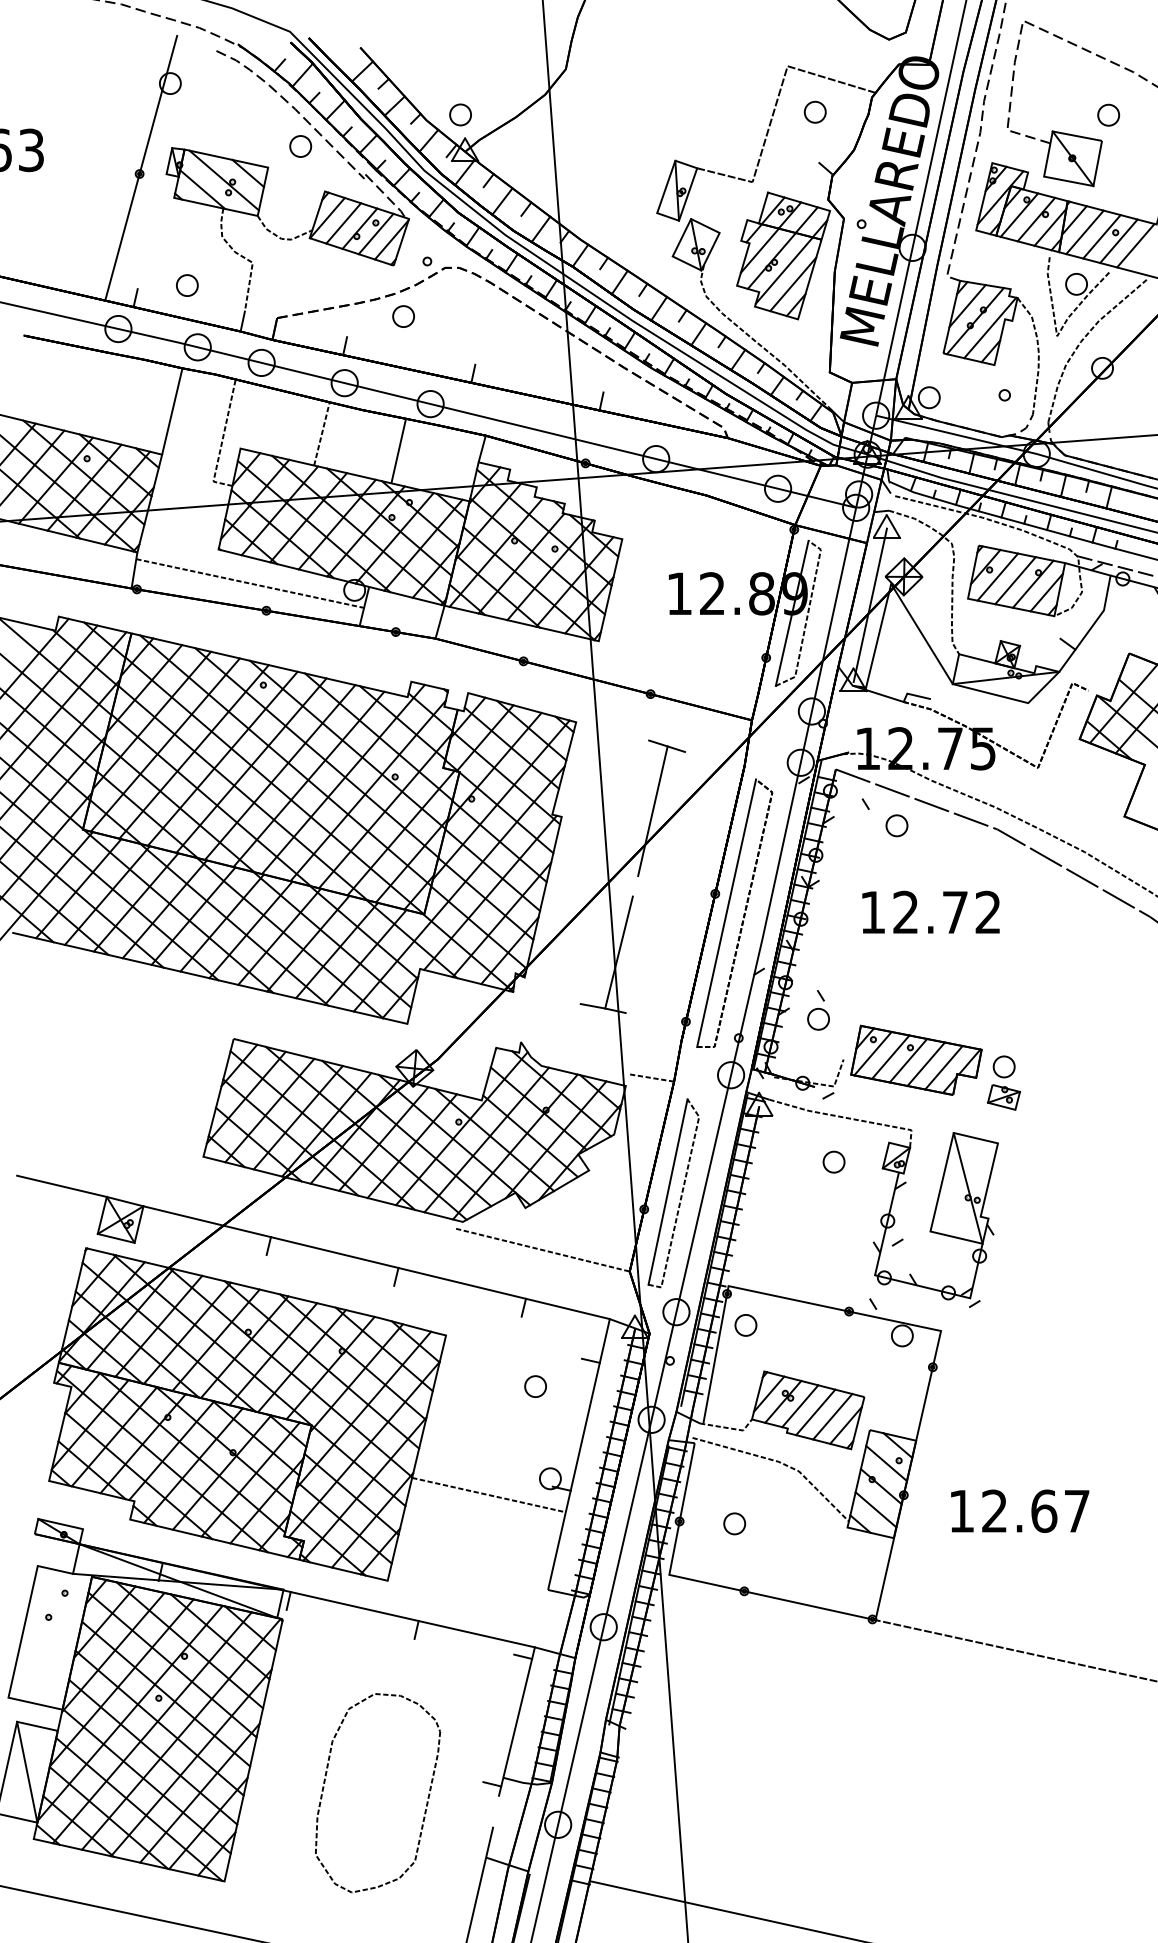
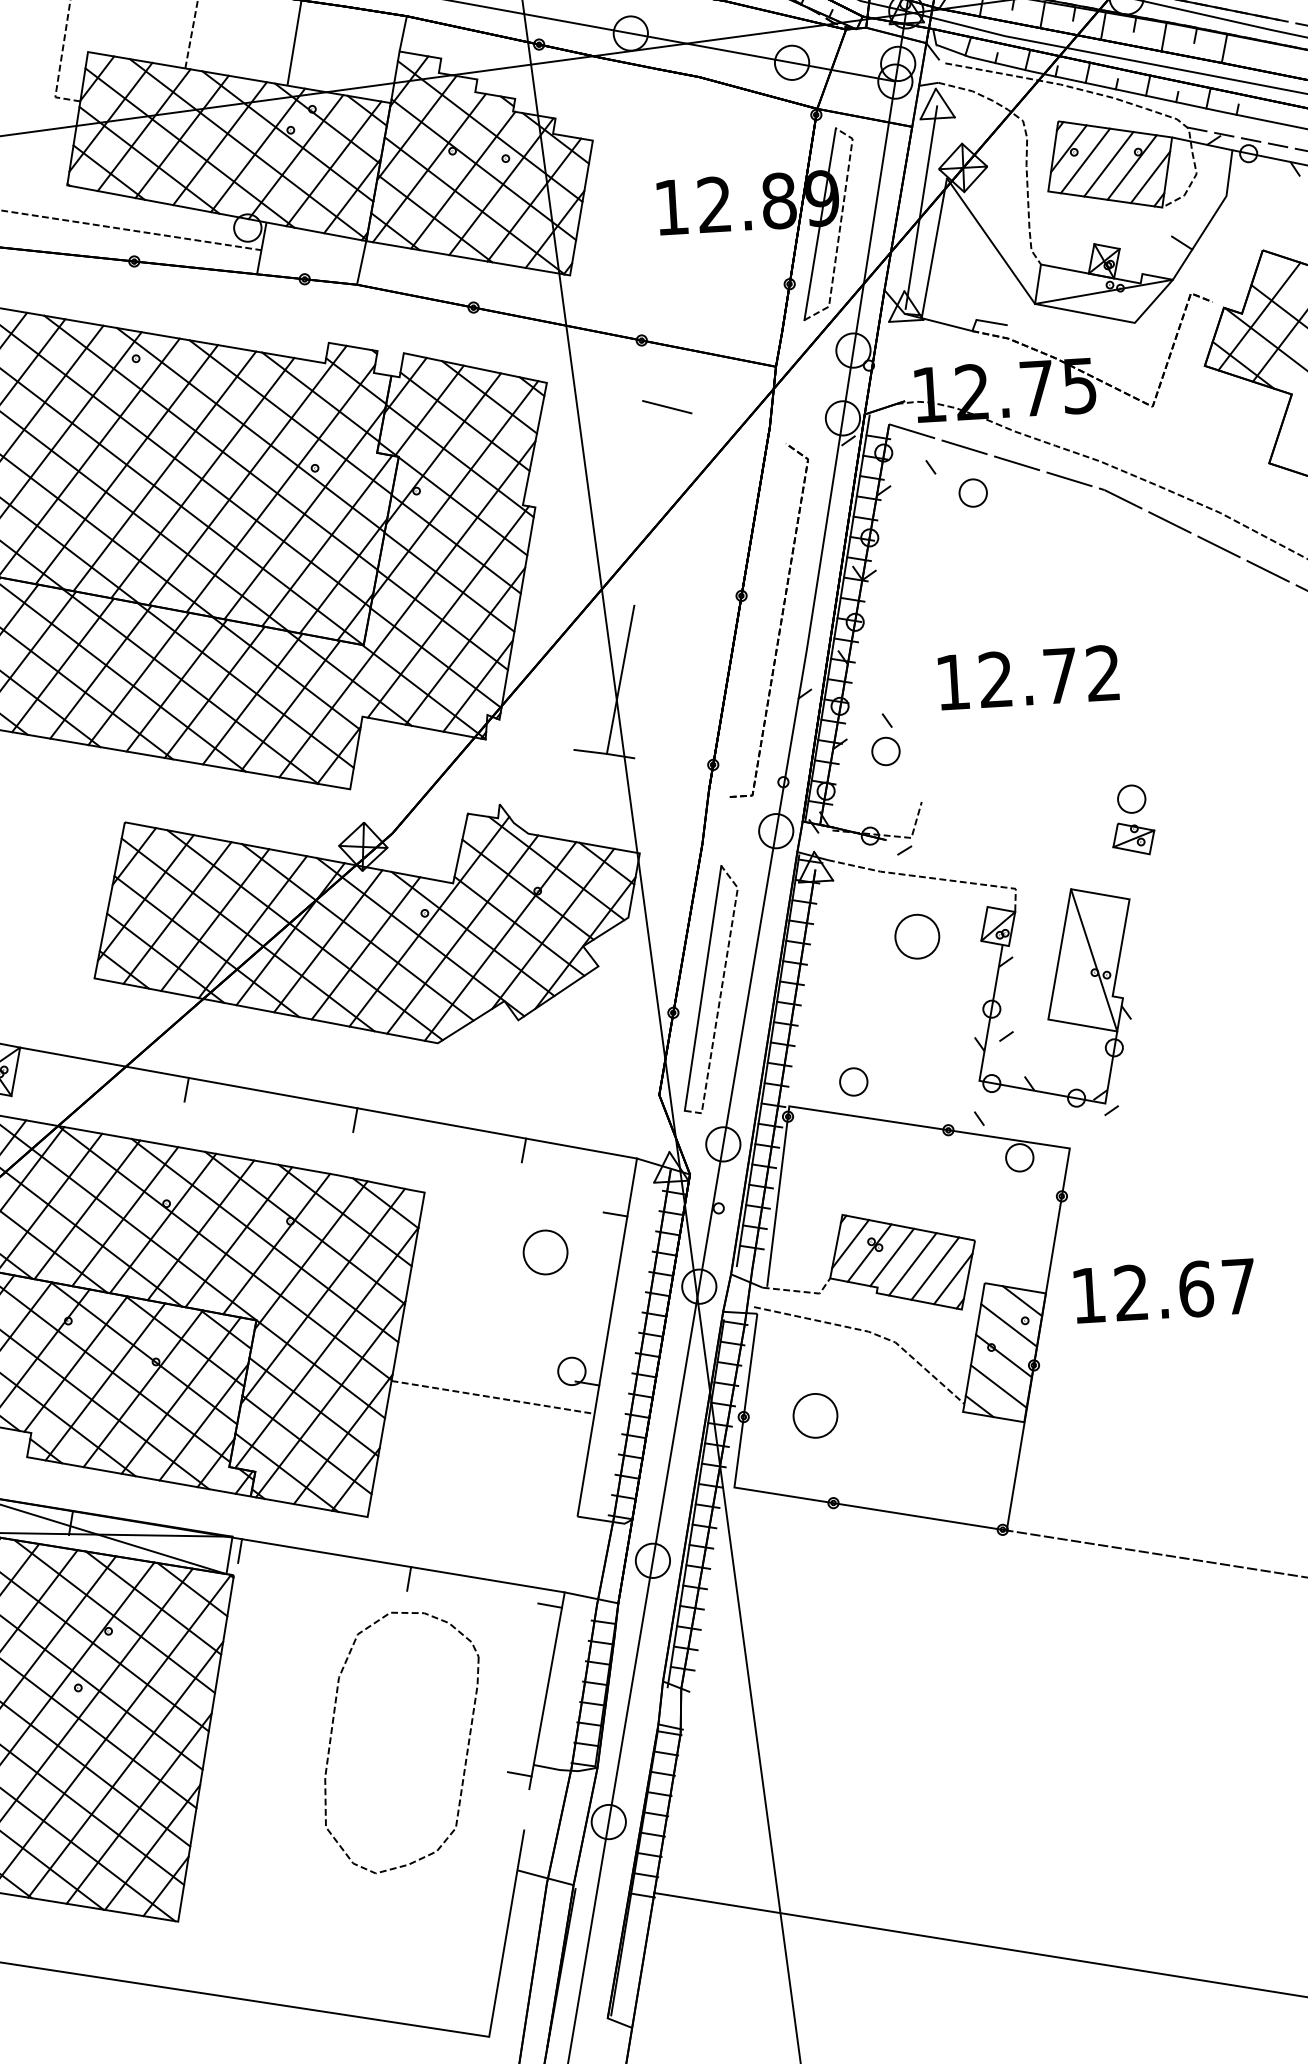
line: (652, 811) -> (653, 493), removed
text: (930, 911) -> (1028, 676), moved
line: (726, 913) -> (757, 620), removed
part: (916, 1059) -> (1016, 796), removed
line: (652, 1077) -> (673, 840), removed
part: (833, 1161) -> (916, 935), size x1.6
line: (542, 1249) -> (543, 1073), removed
part: (745, 1325) -> (853, 1082), moved
part: (535, 1386) -> (545, 1252), size x1.6
text: (1020, 1510) -> (1165, 1289), moved
part: (734, 1523) -> (815, 1415), size x1.6
part: (426, 1801) -> (466, 1748), moved

